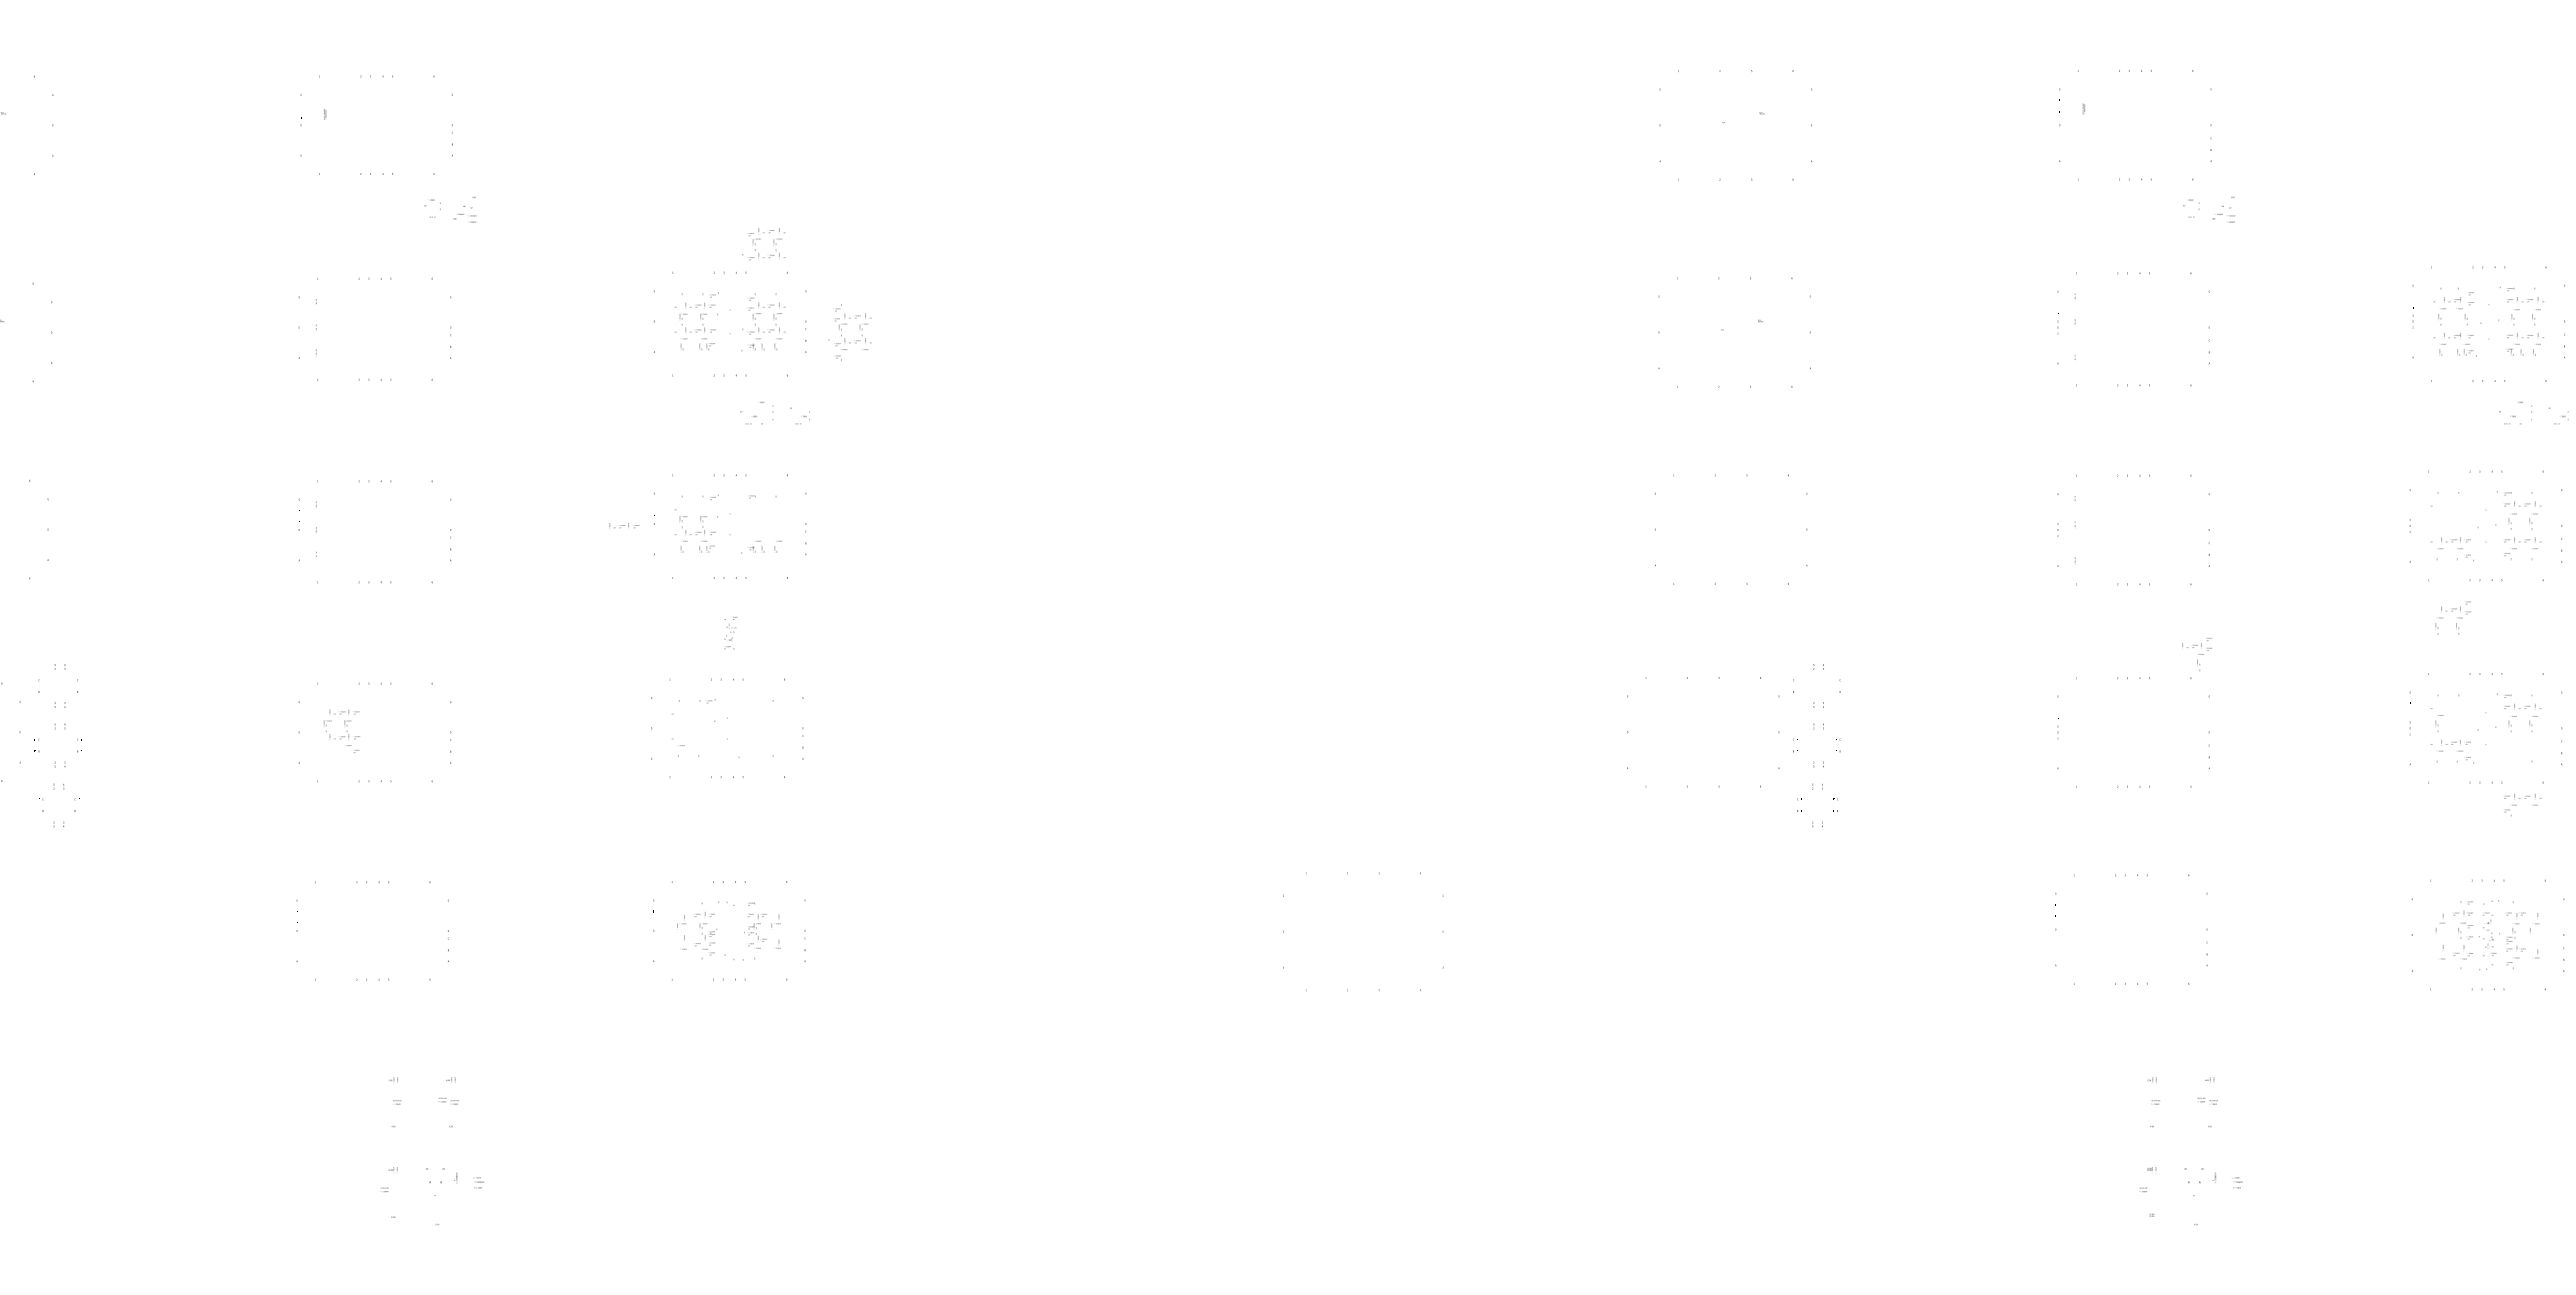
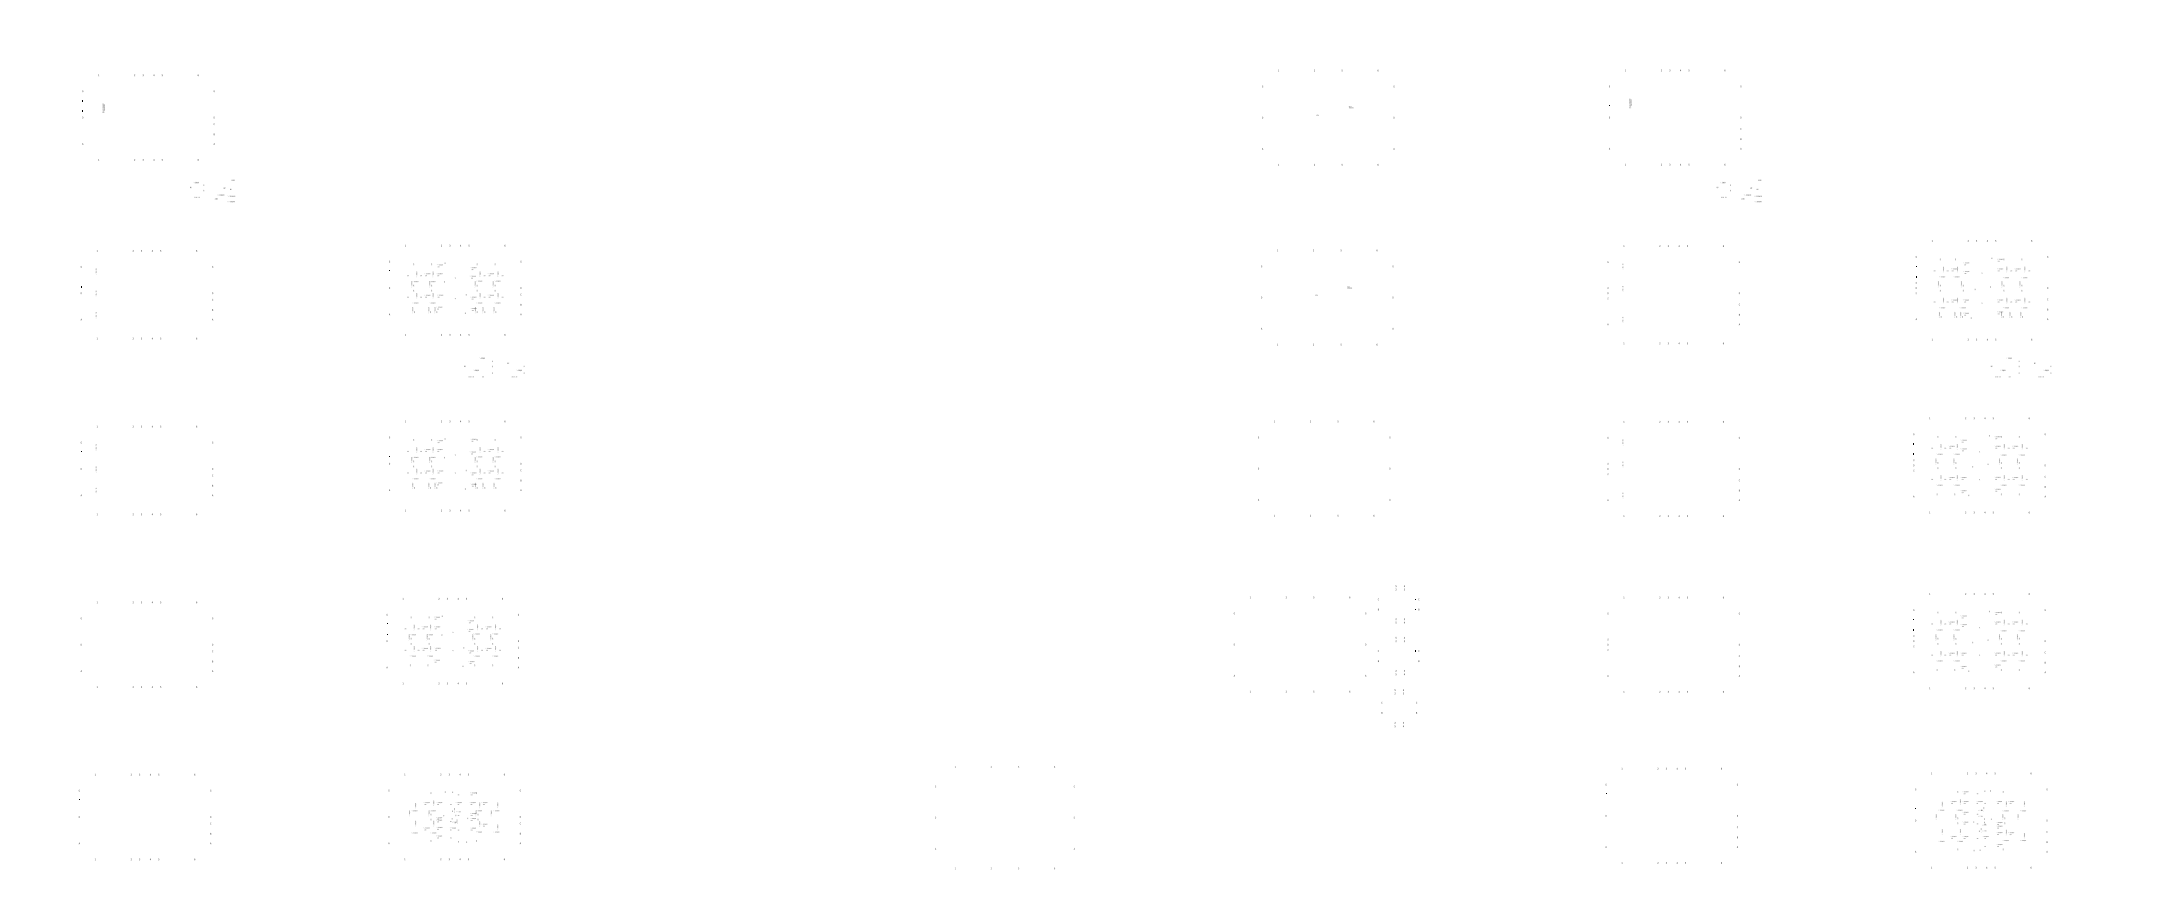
text: (763, 243) -> (484, 460), moved
text: (849, 332) -> (481, 641), moved
text: (624, 525) -> (429, 449), moved
text: (2452, 617) -> (1950, 453), moved
text: (730, 633) -> (455, 816), moved
text: (2196, 654) -> (1953, 630), moved
text: (341, 730) -> (424, 643), moved
text: (2522, 805) -> (2011, 661), moved

